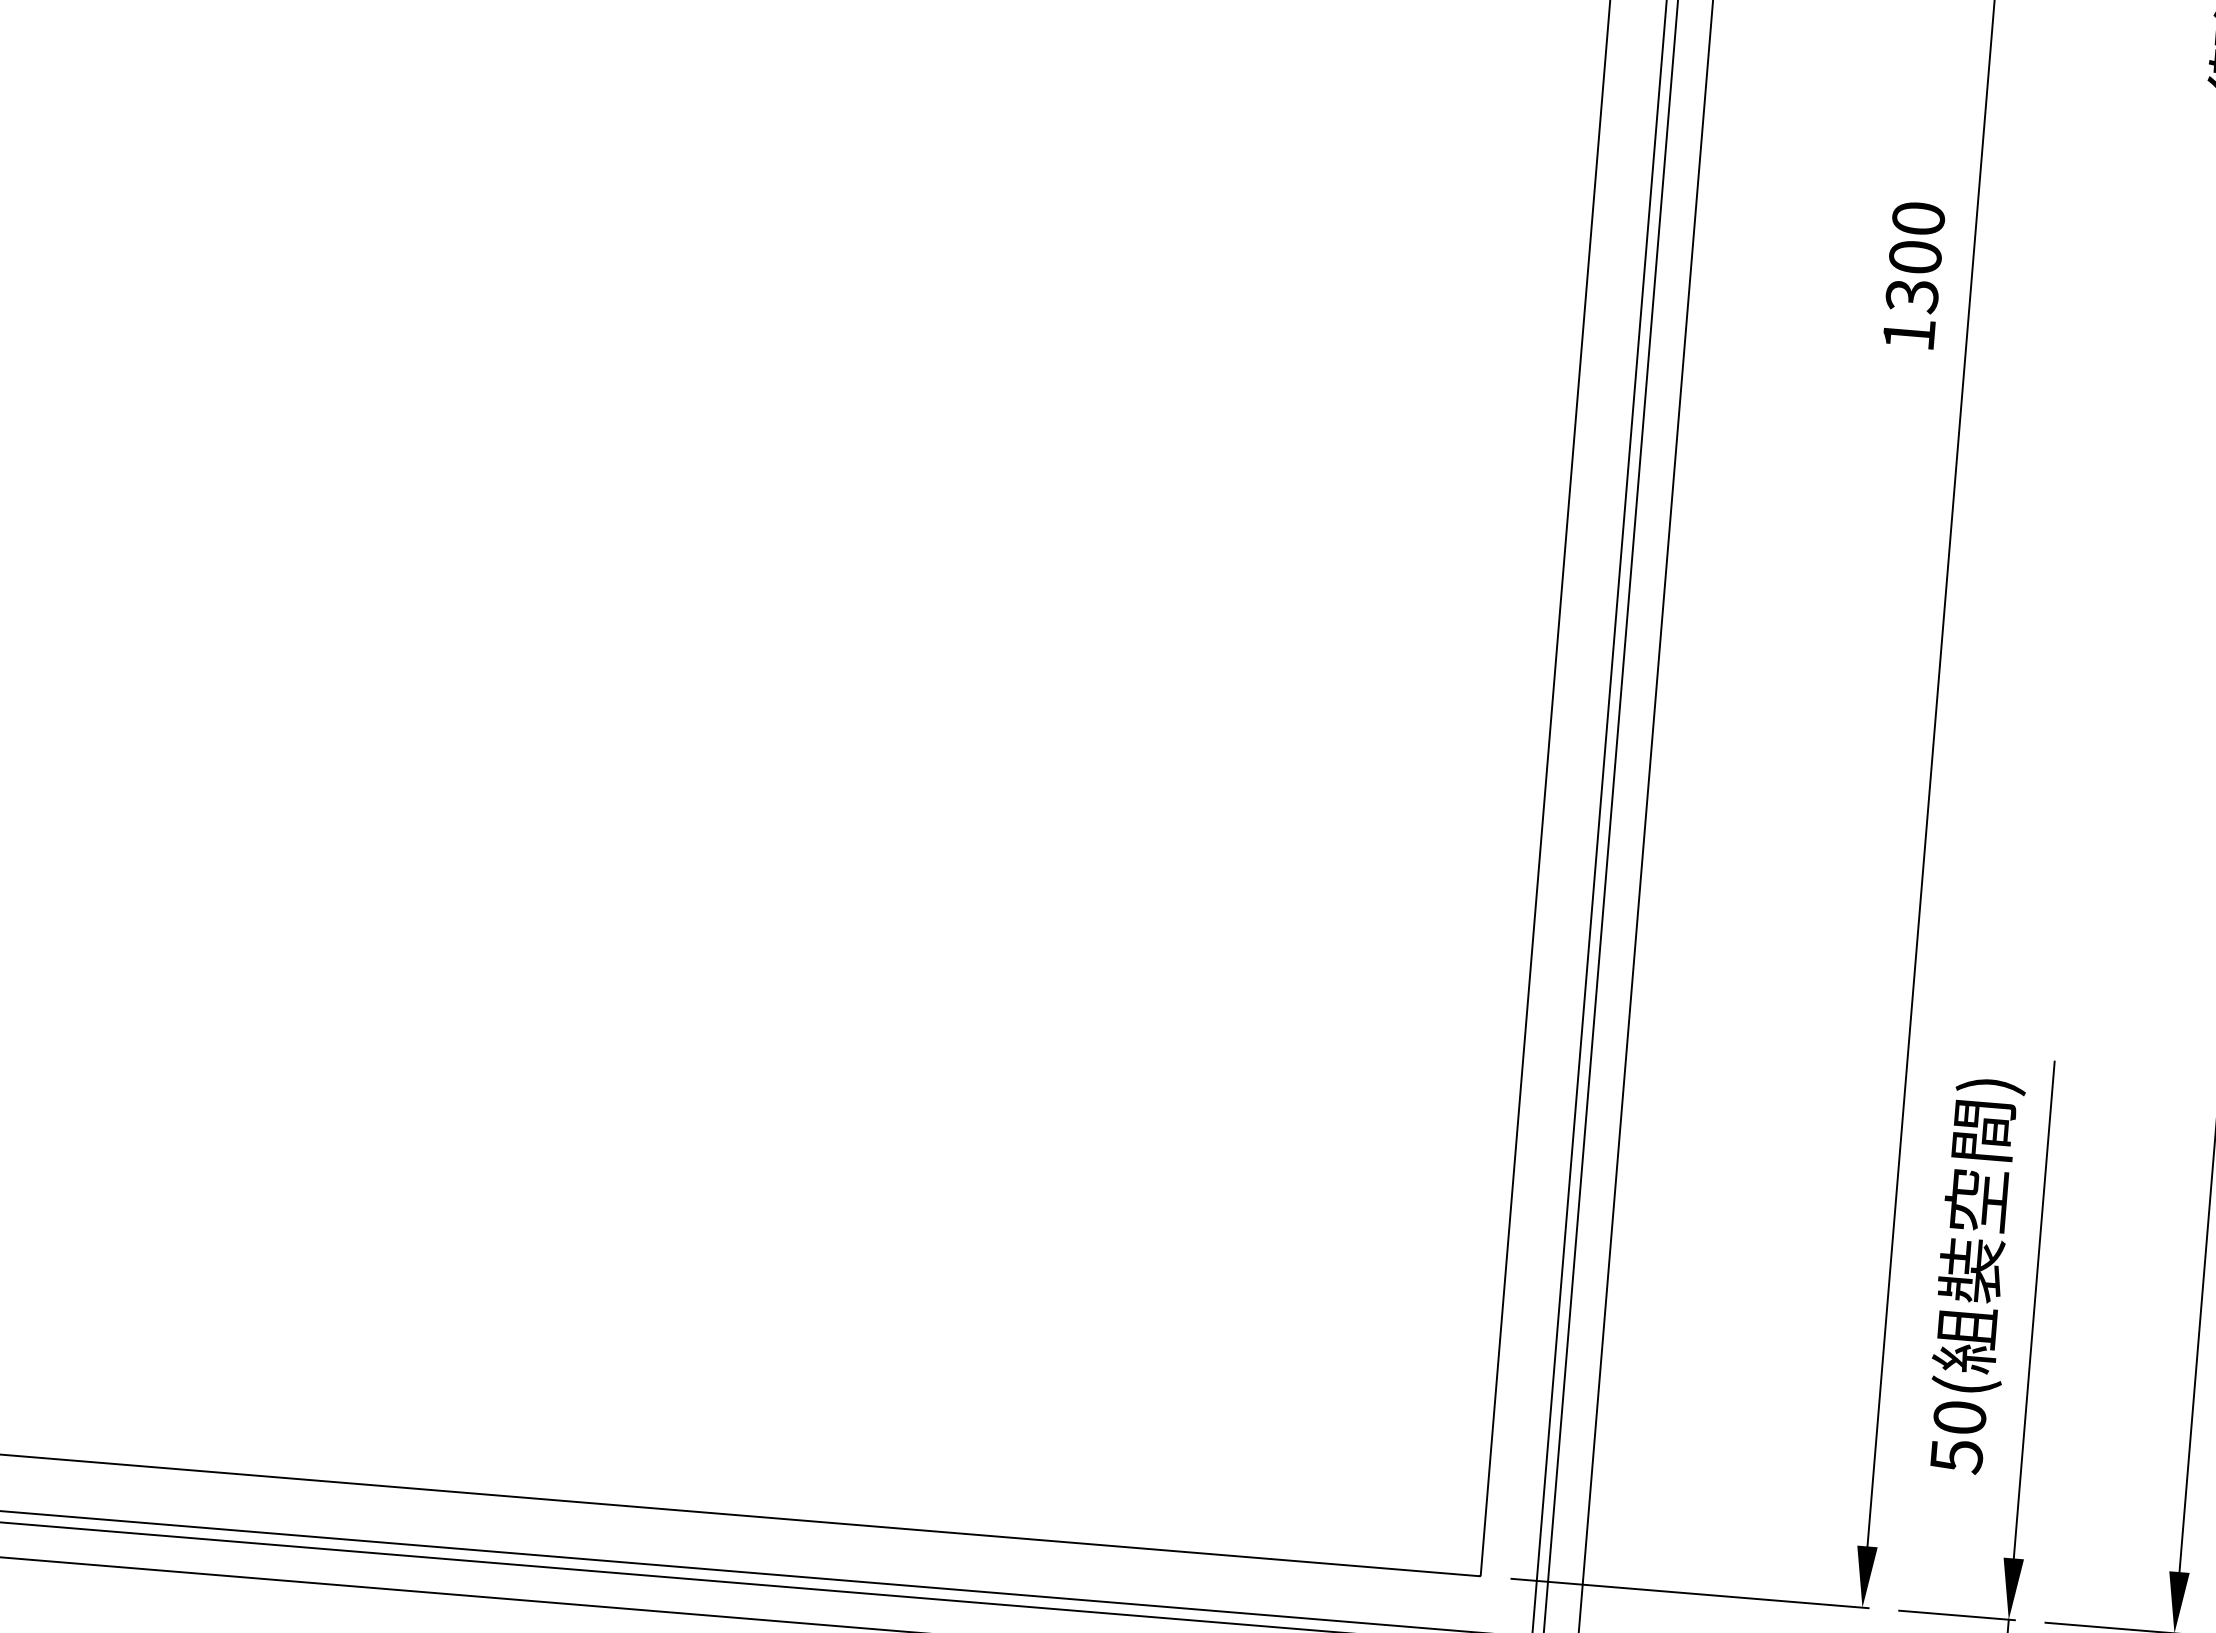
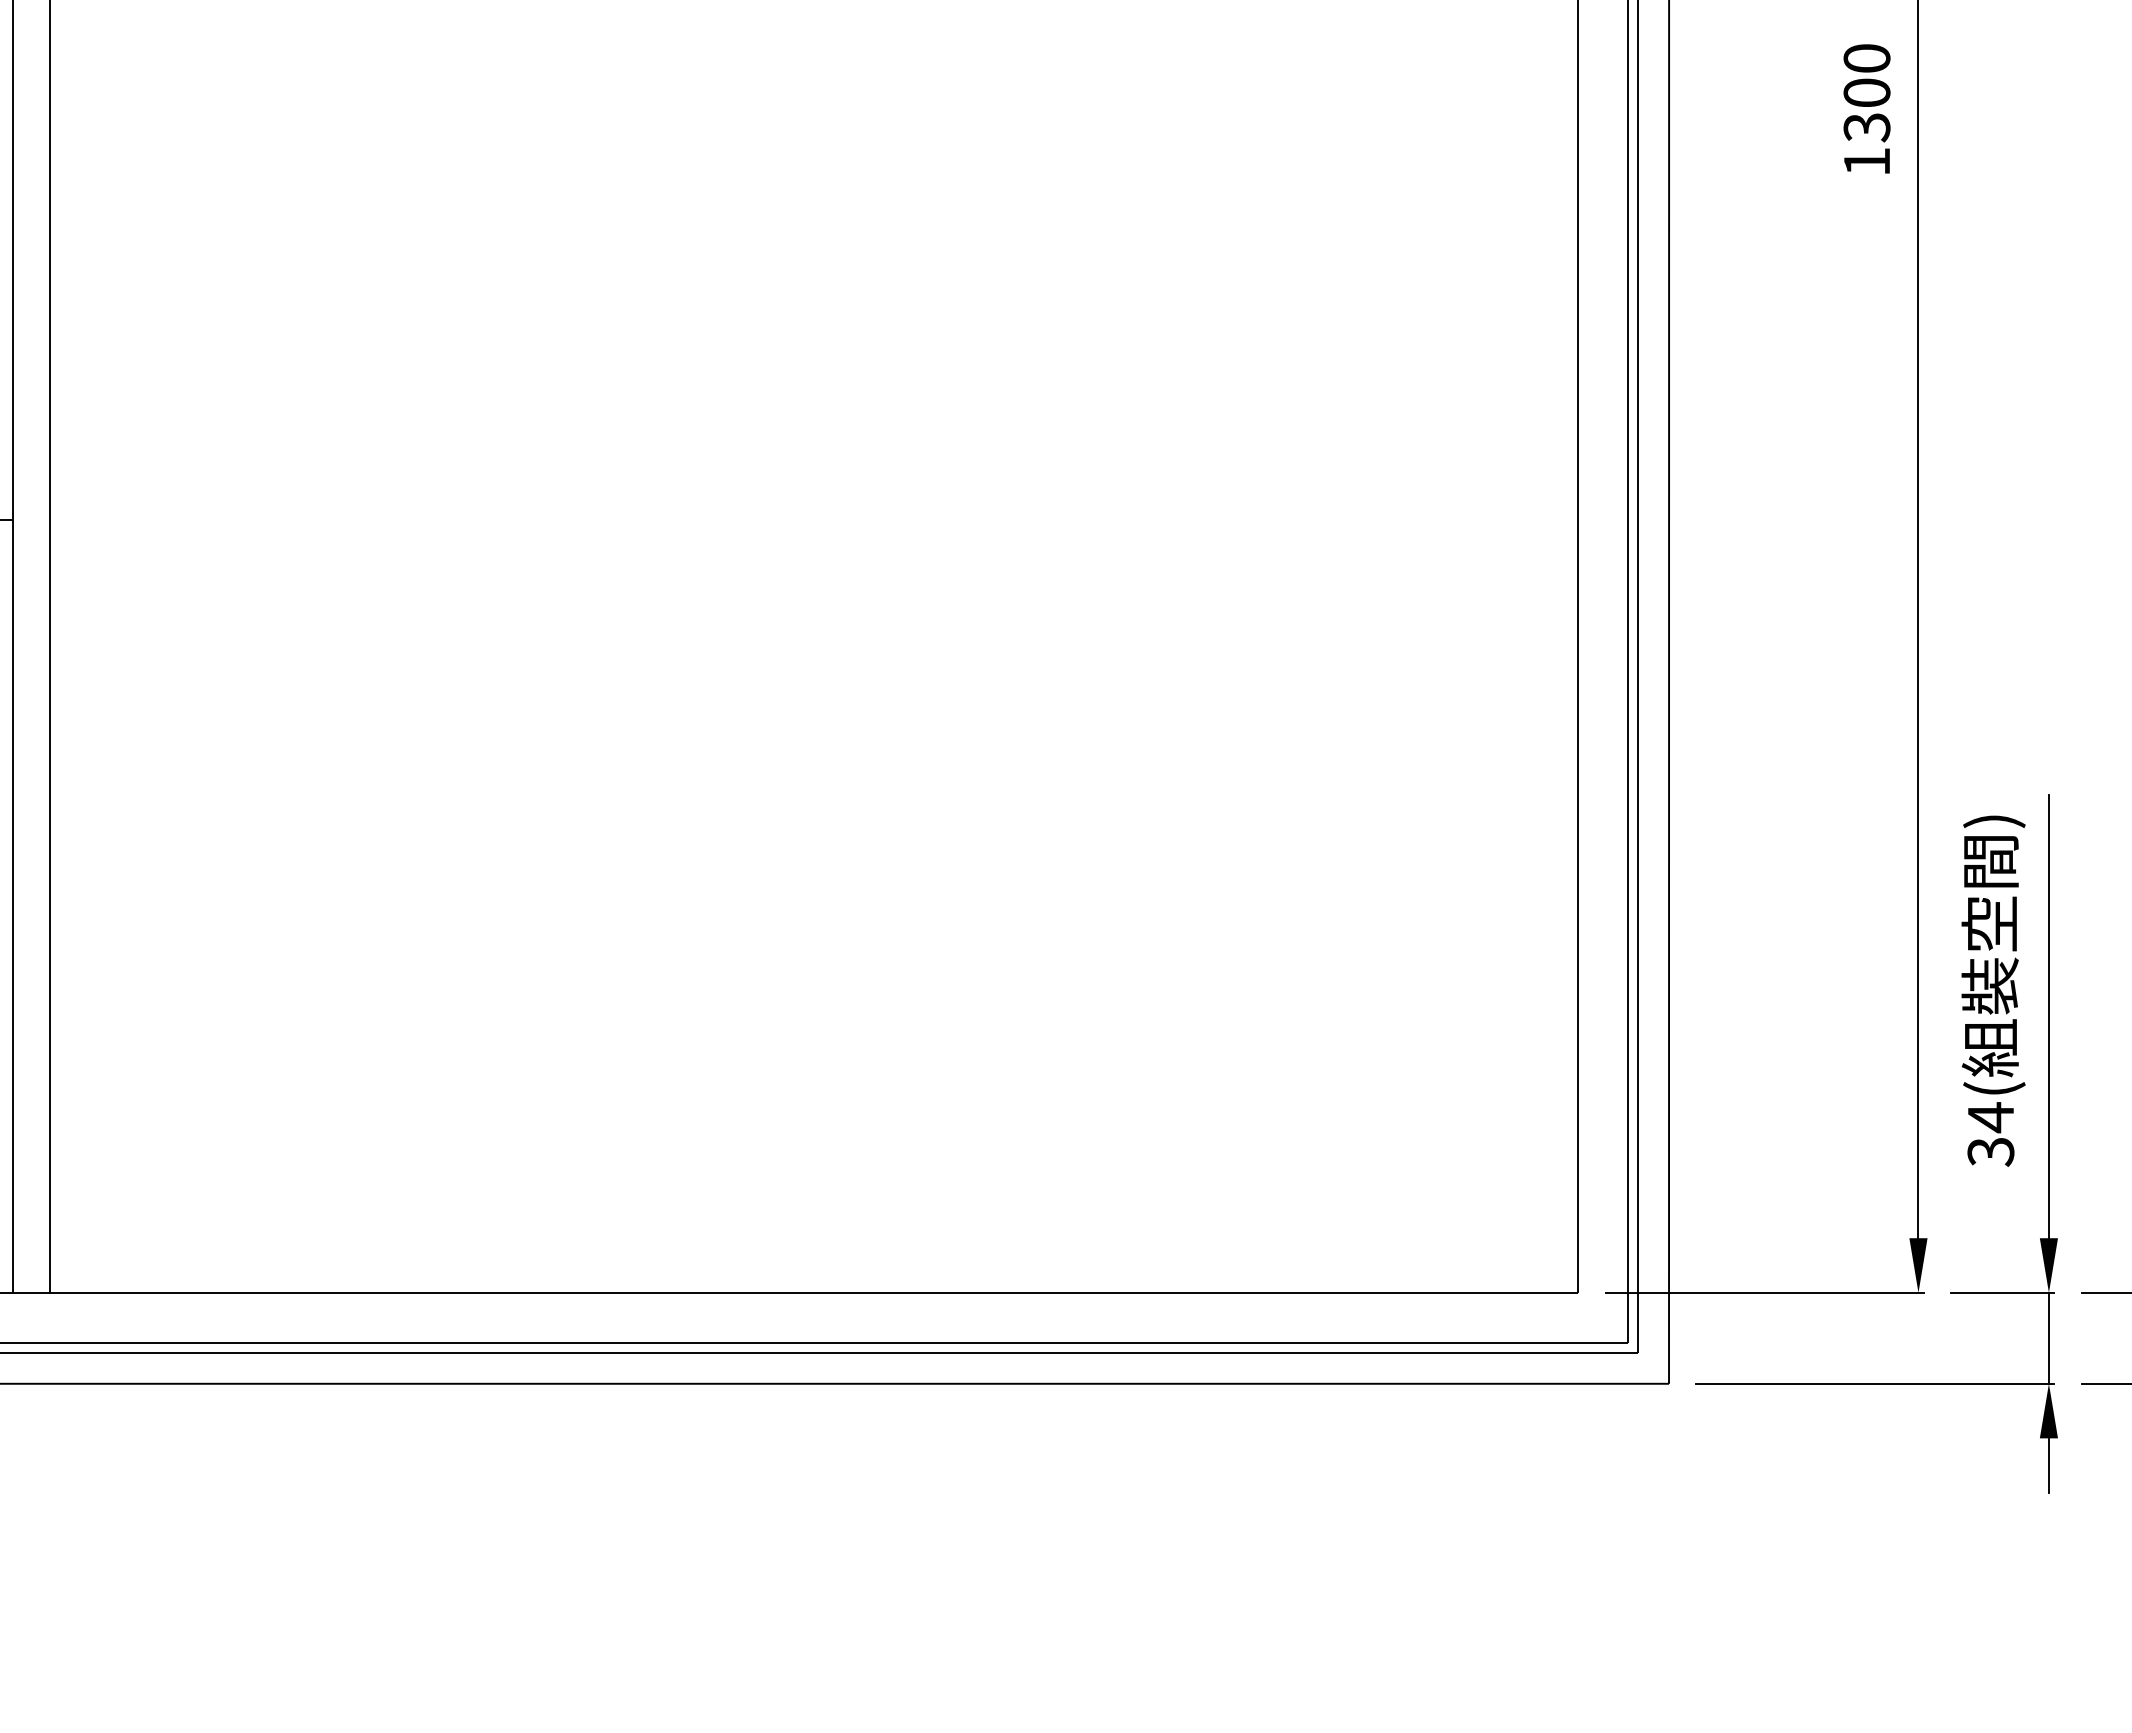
text: (1957, 1436) -> (1990, 1134), 50( -> 34(

